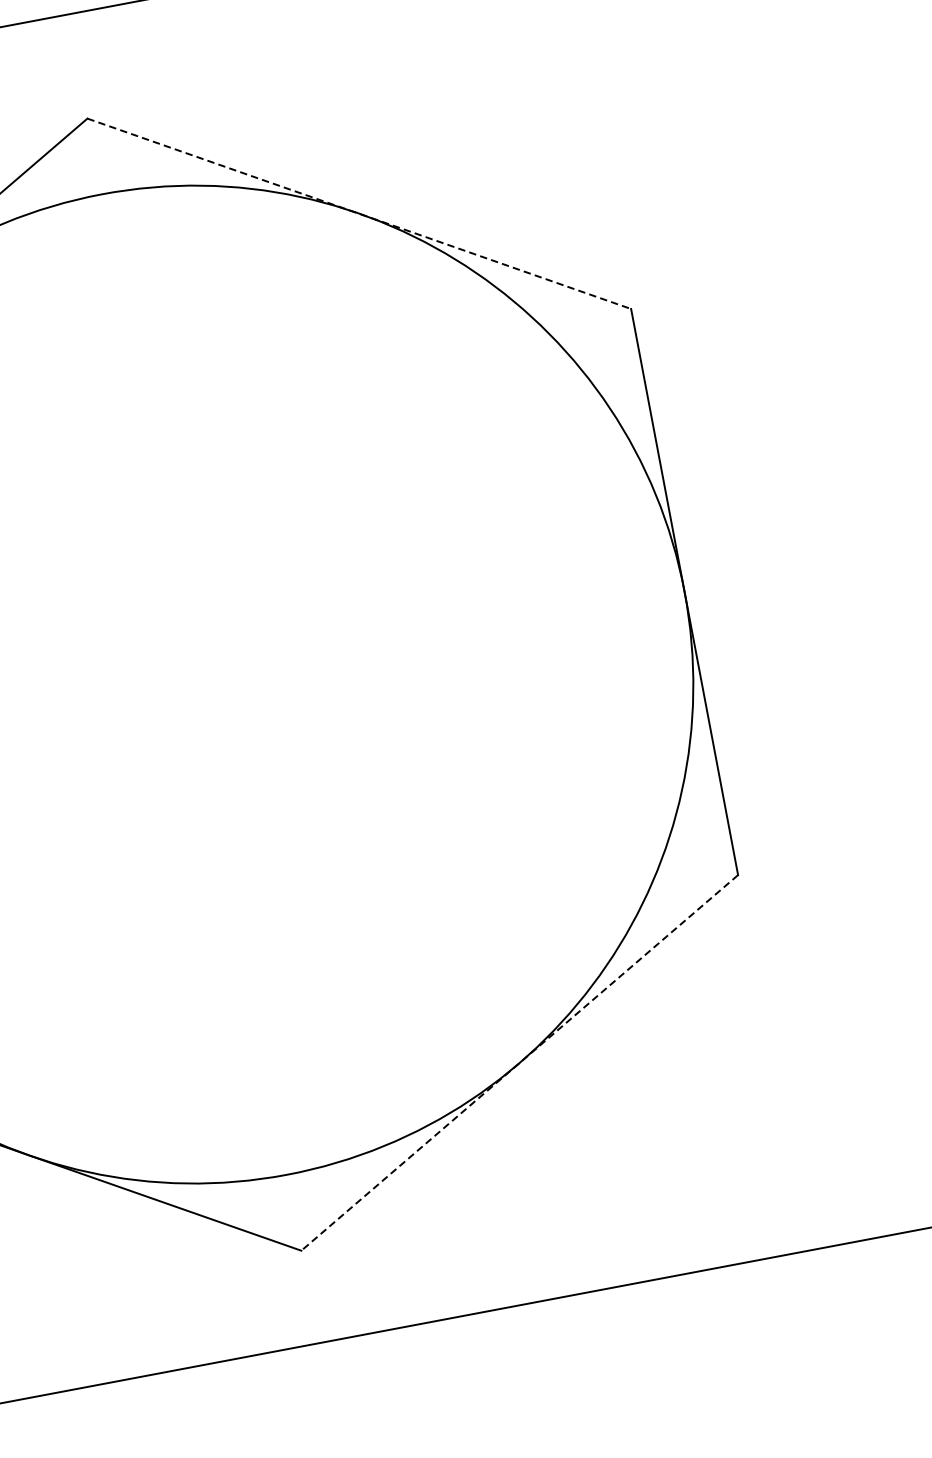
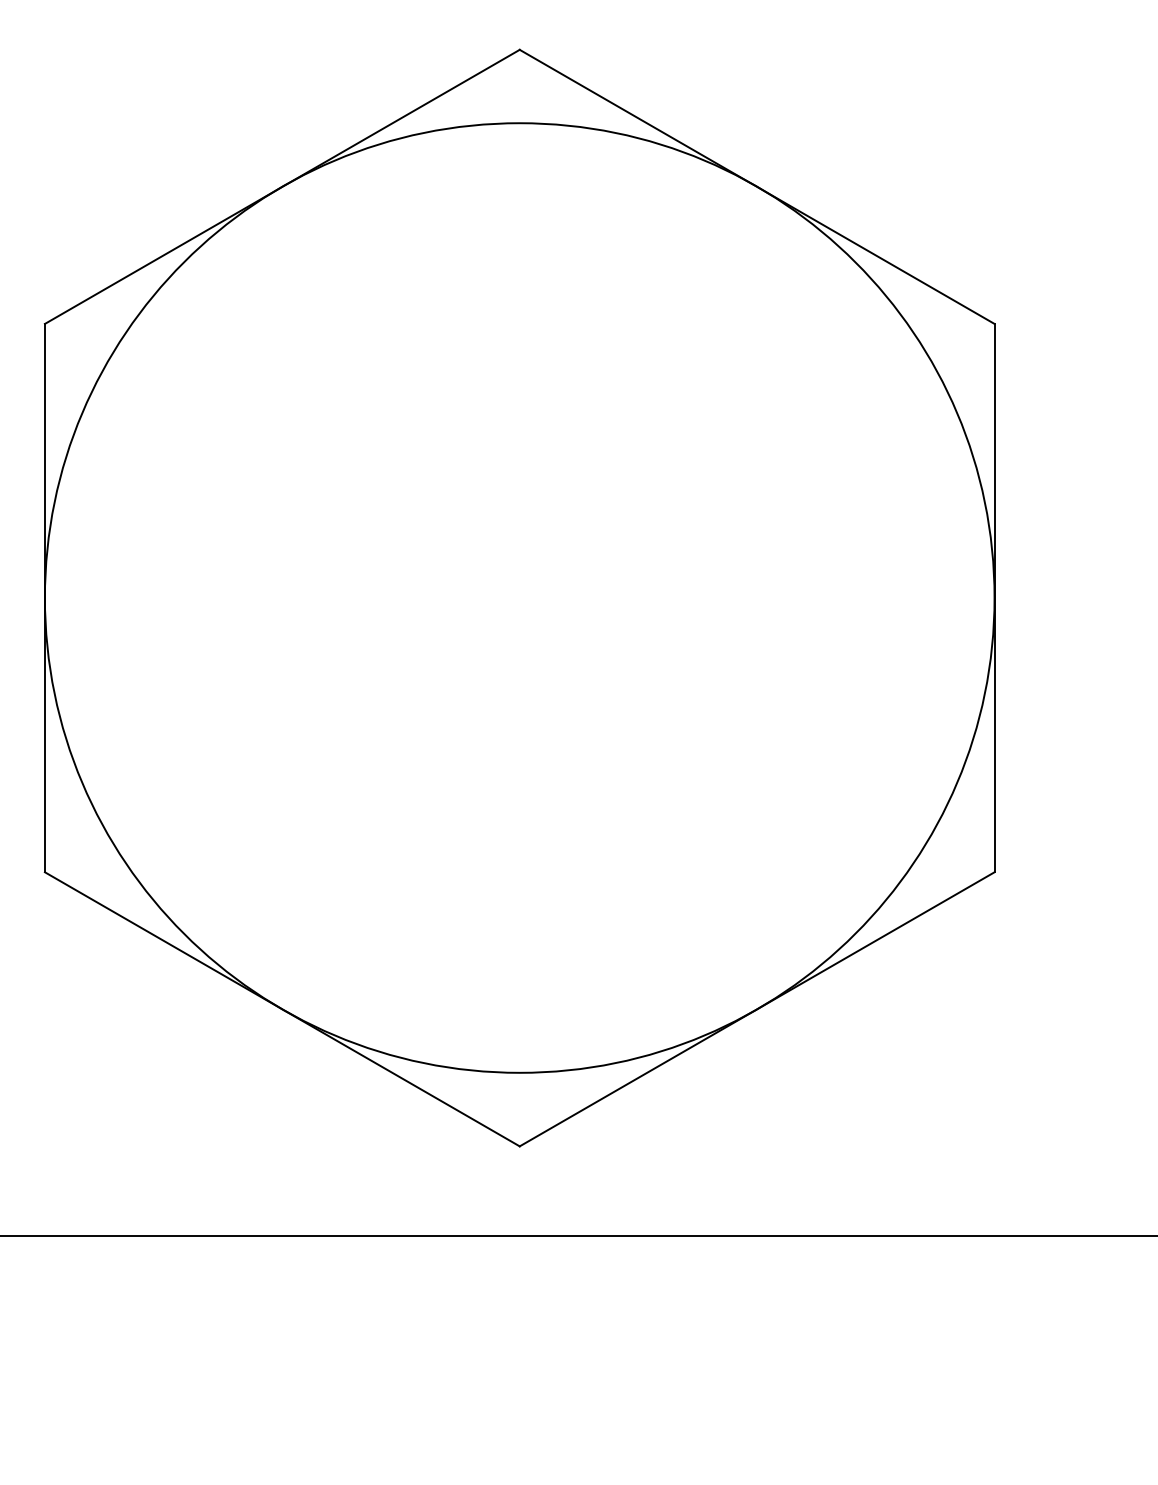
line: (359, 214) -> (757, 187), dashed -> solid
line: (519, 1063) -> (756, 1009), dashed -> solid

